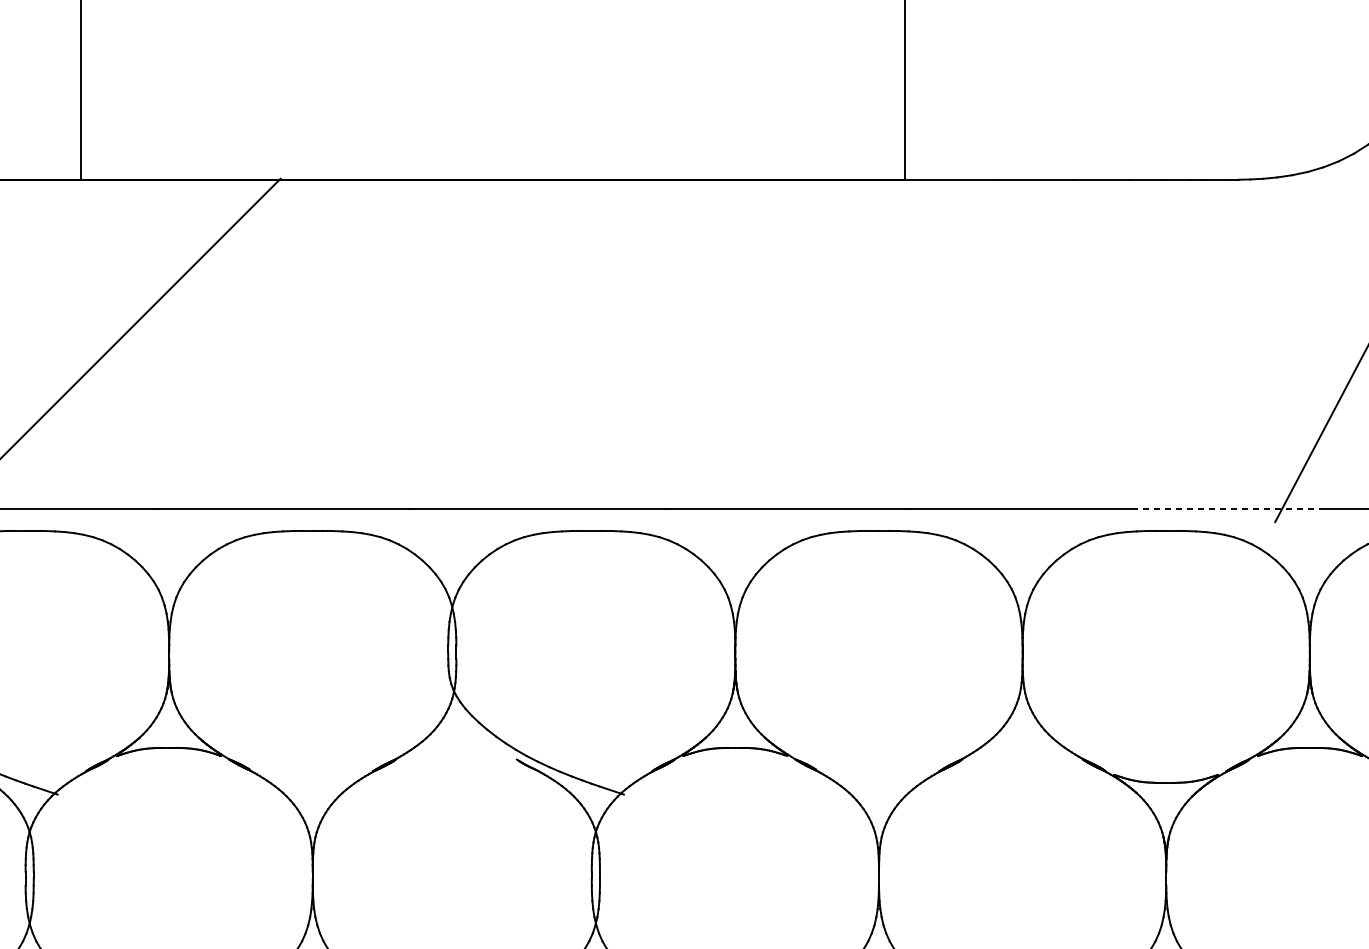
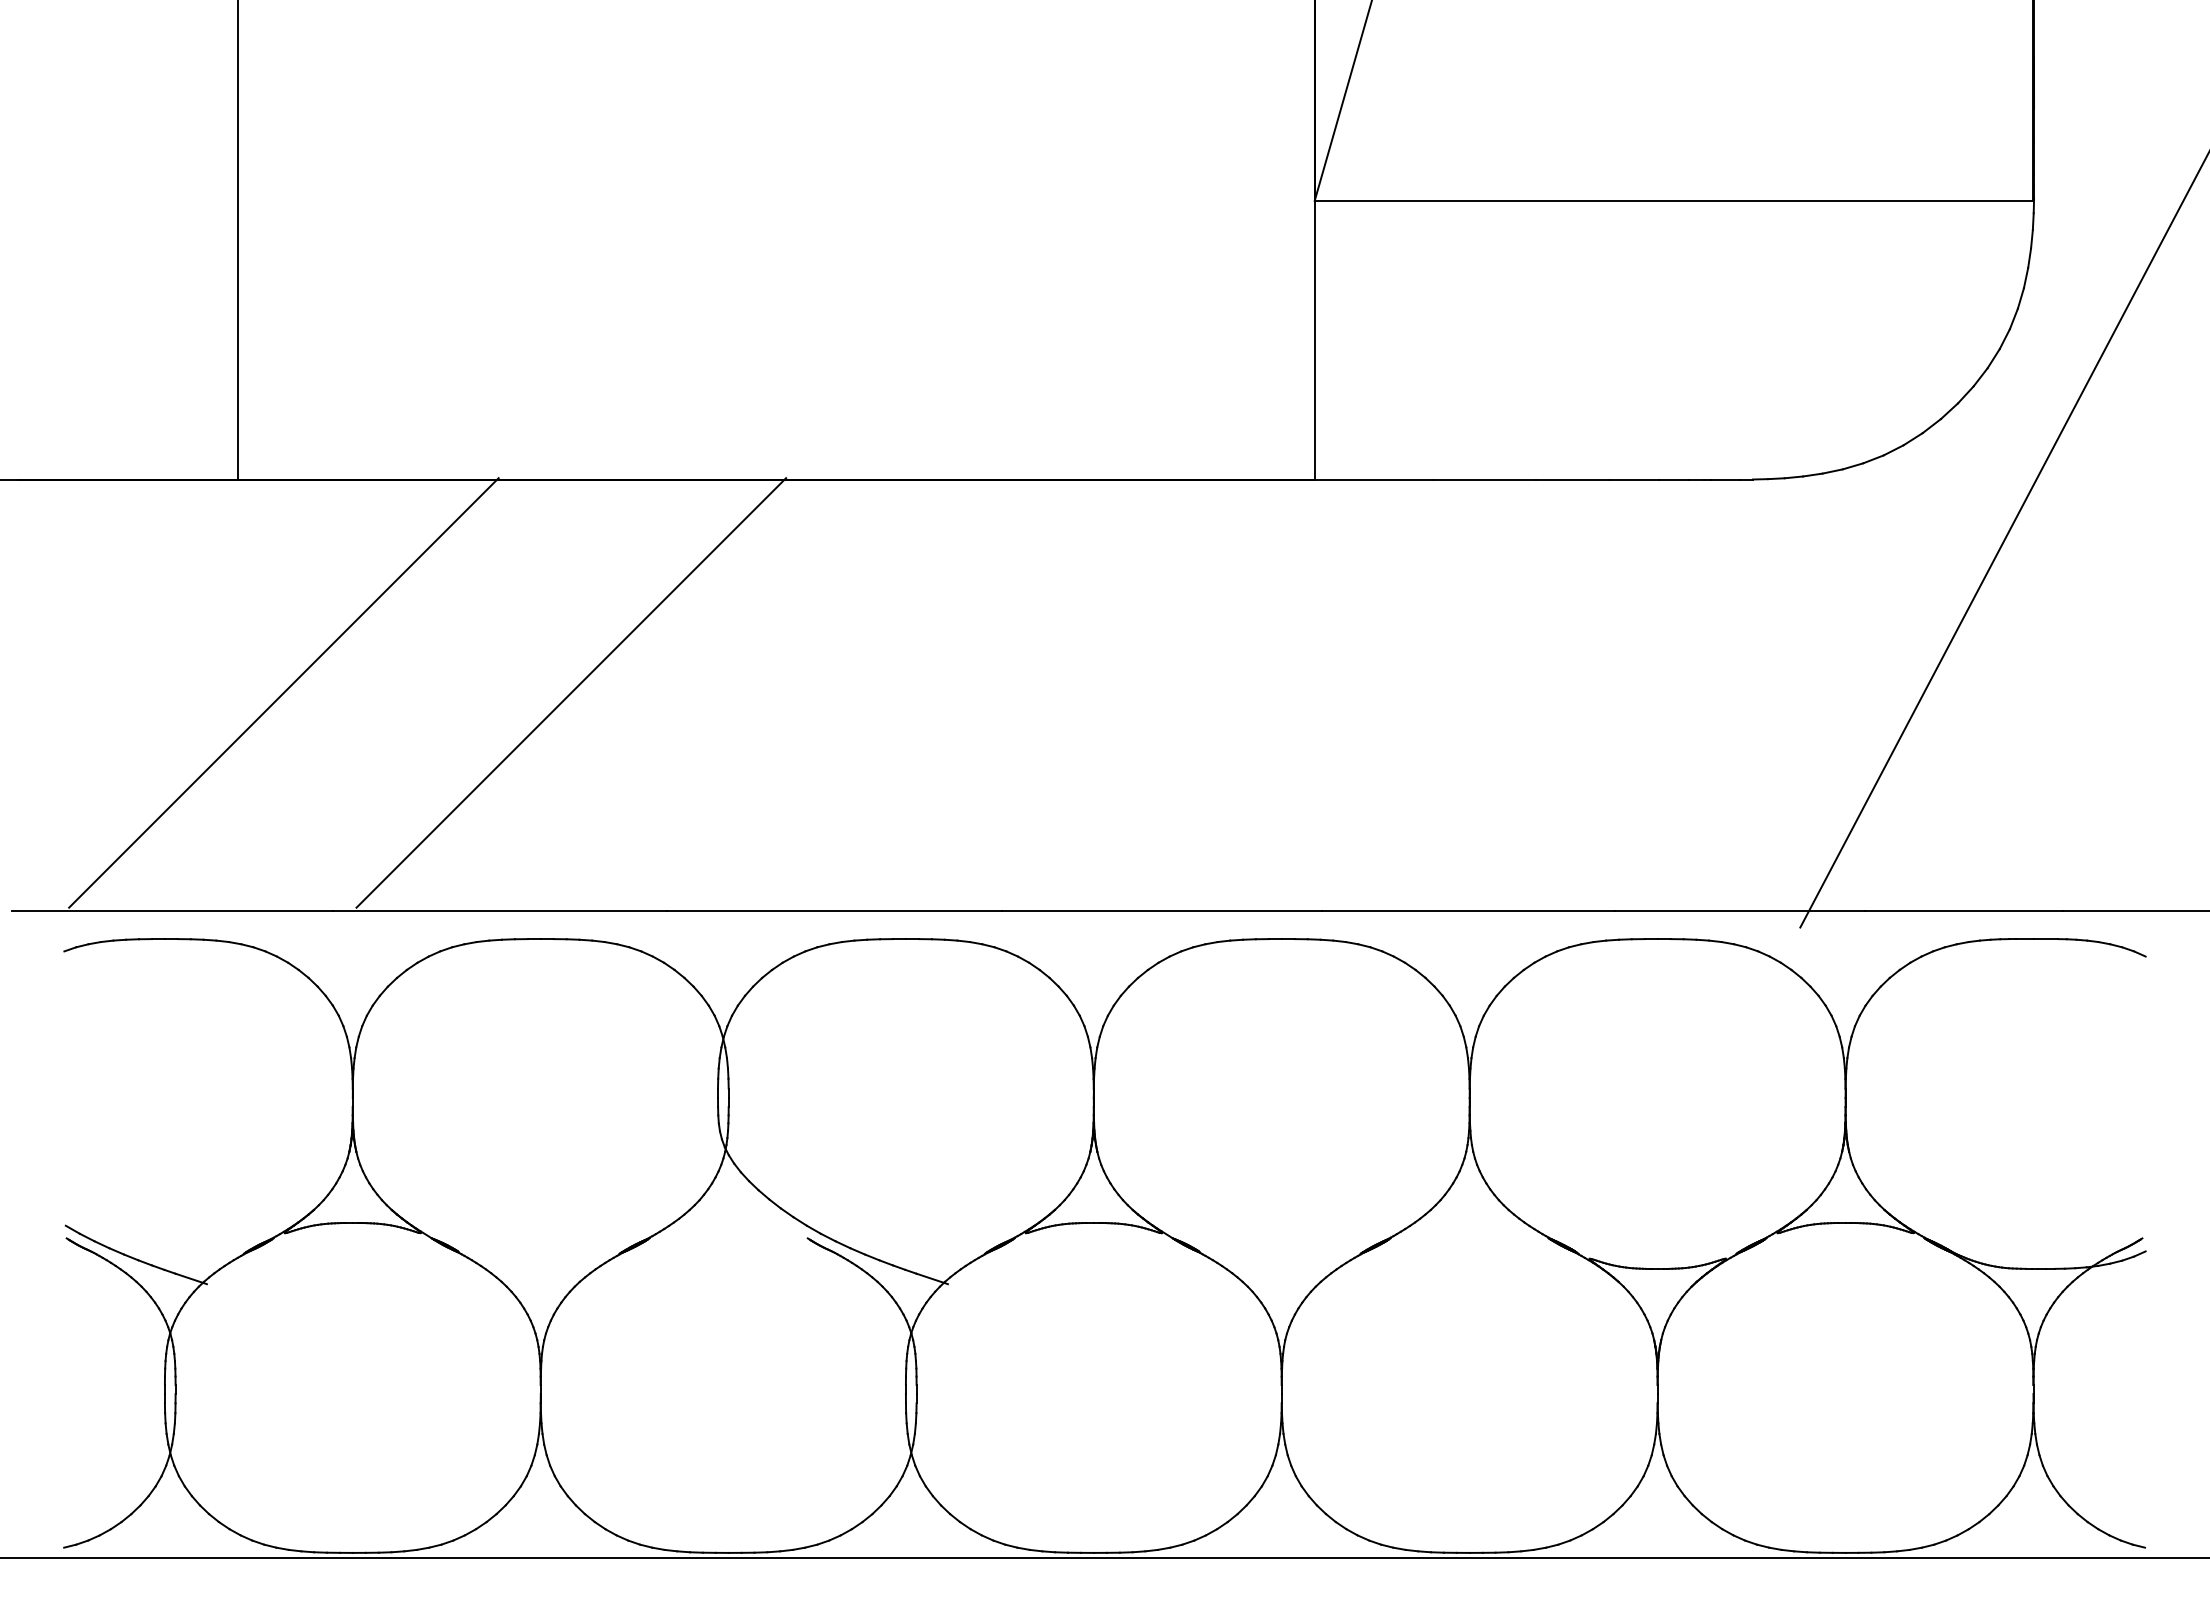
line: (336, 342) -> (571, 692), added
line: (1228, 509) -> (1739, 910), dashed -> solid

